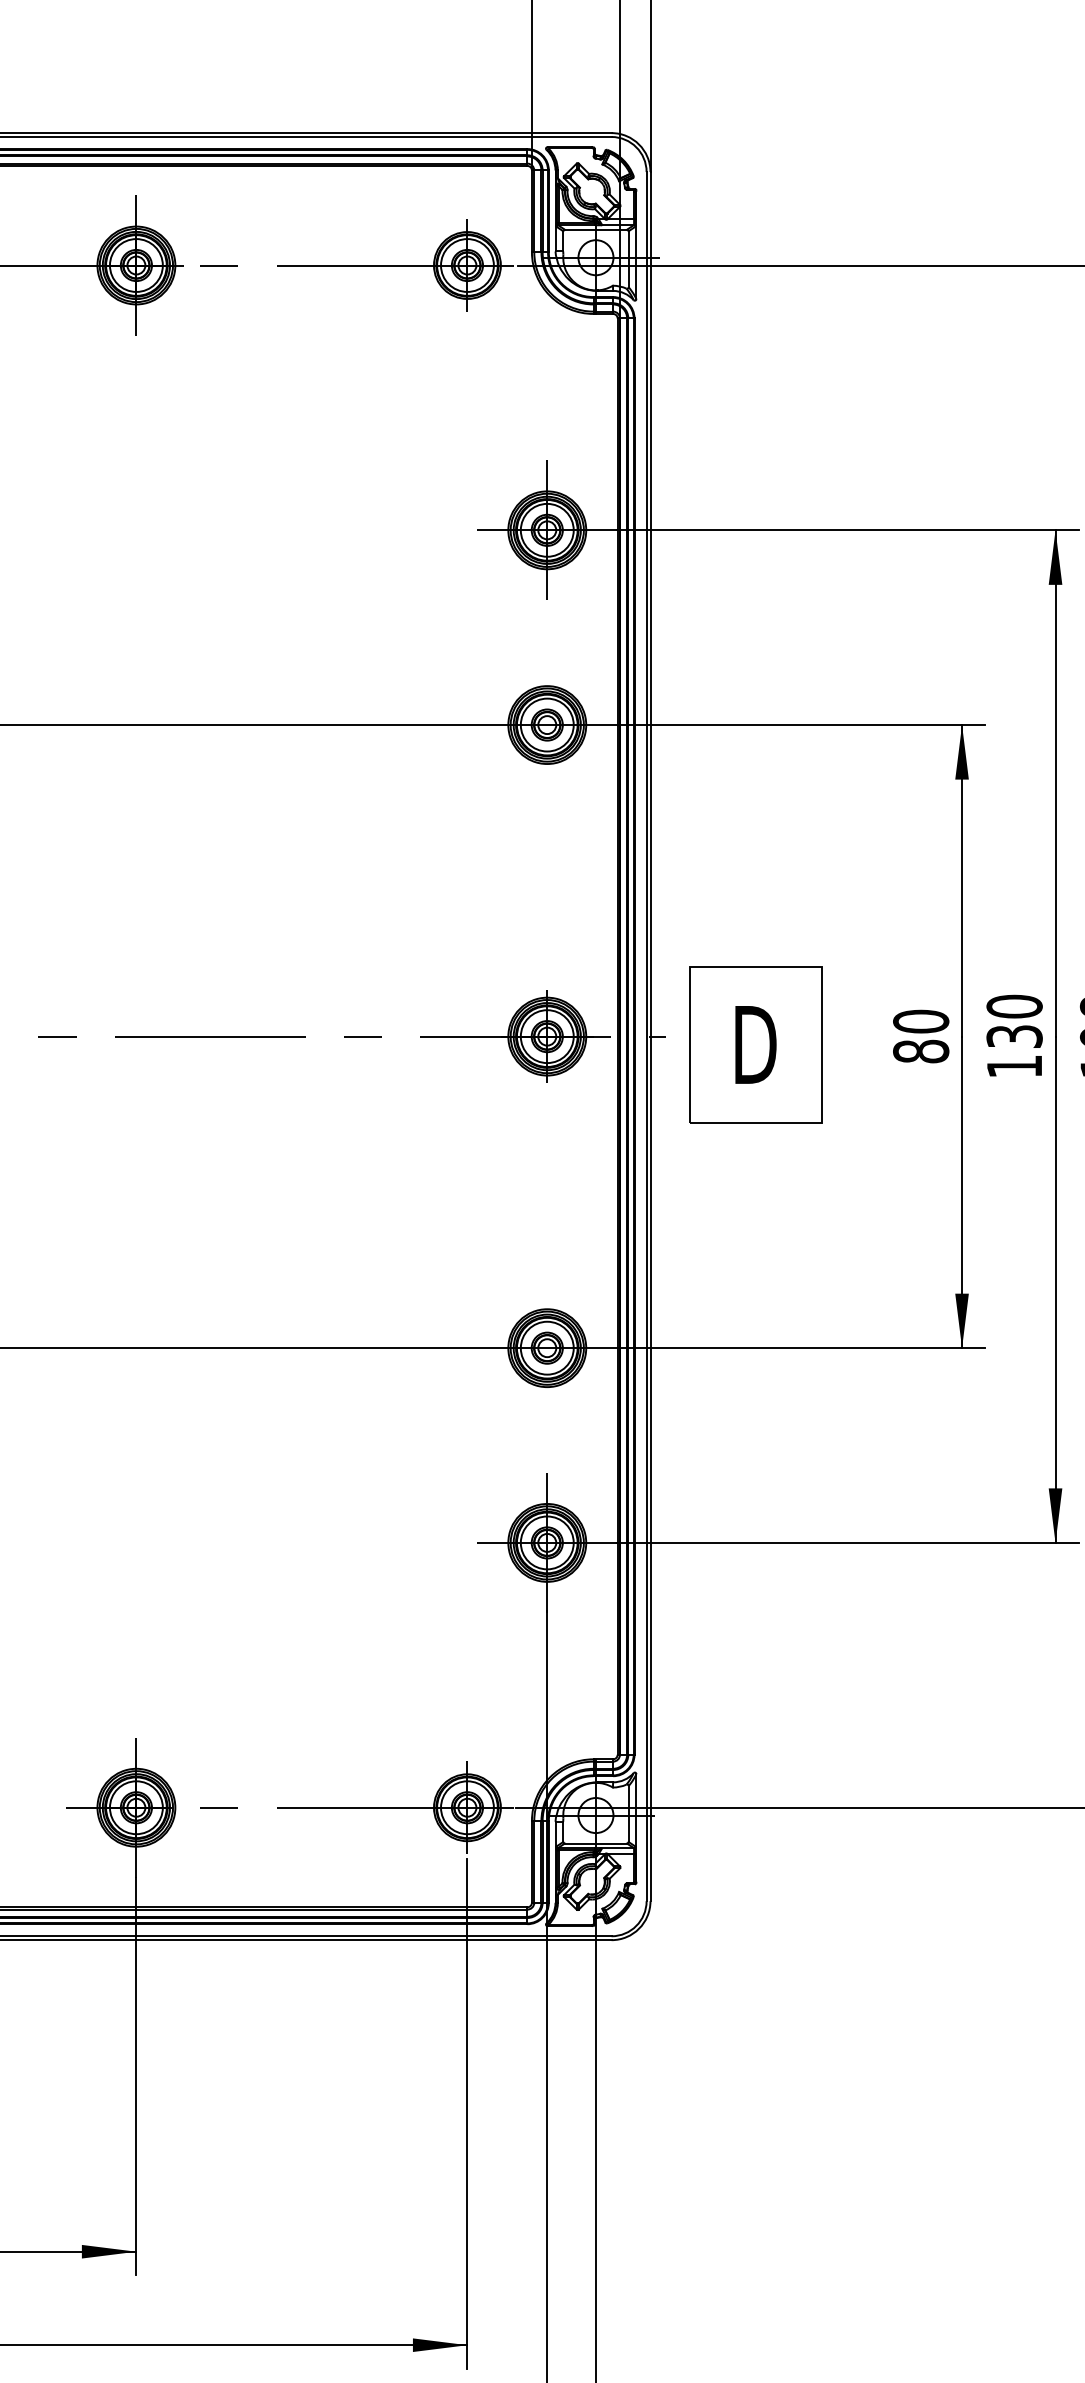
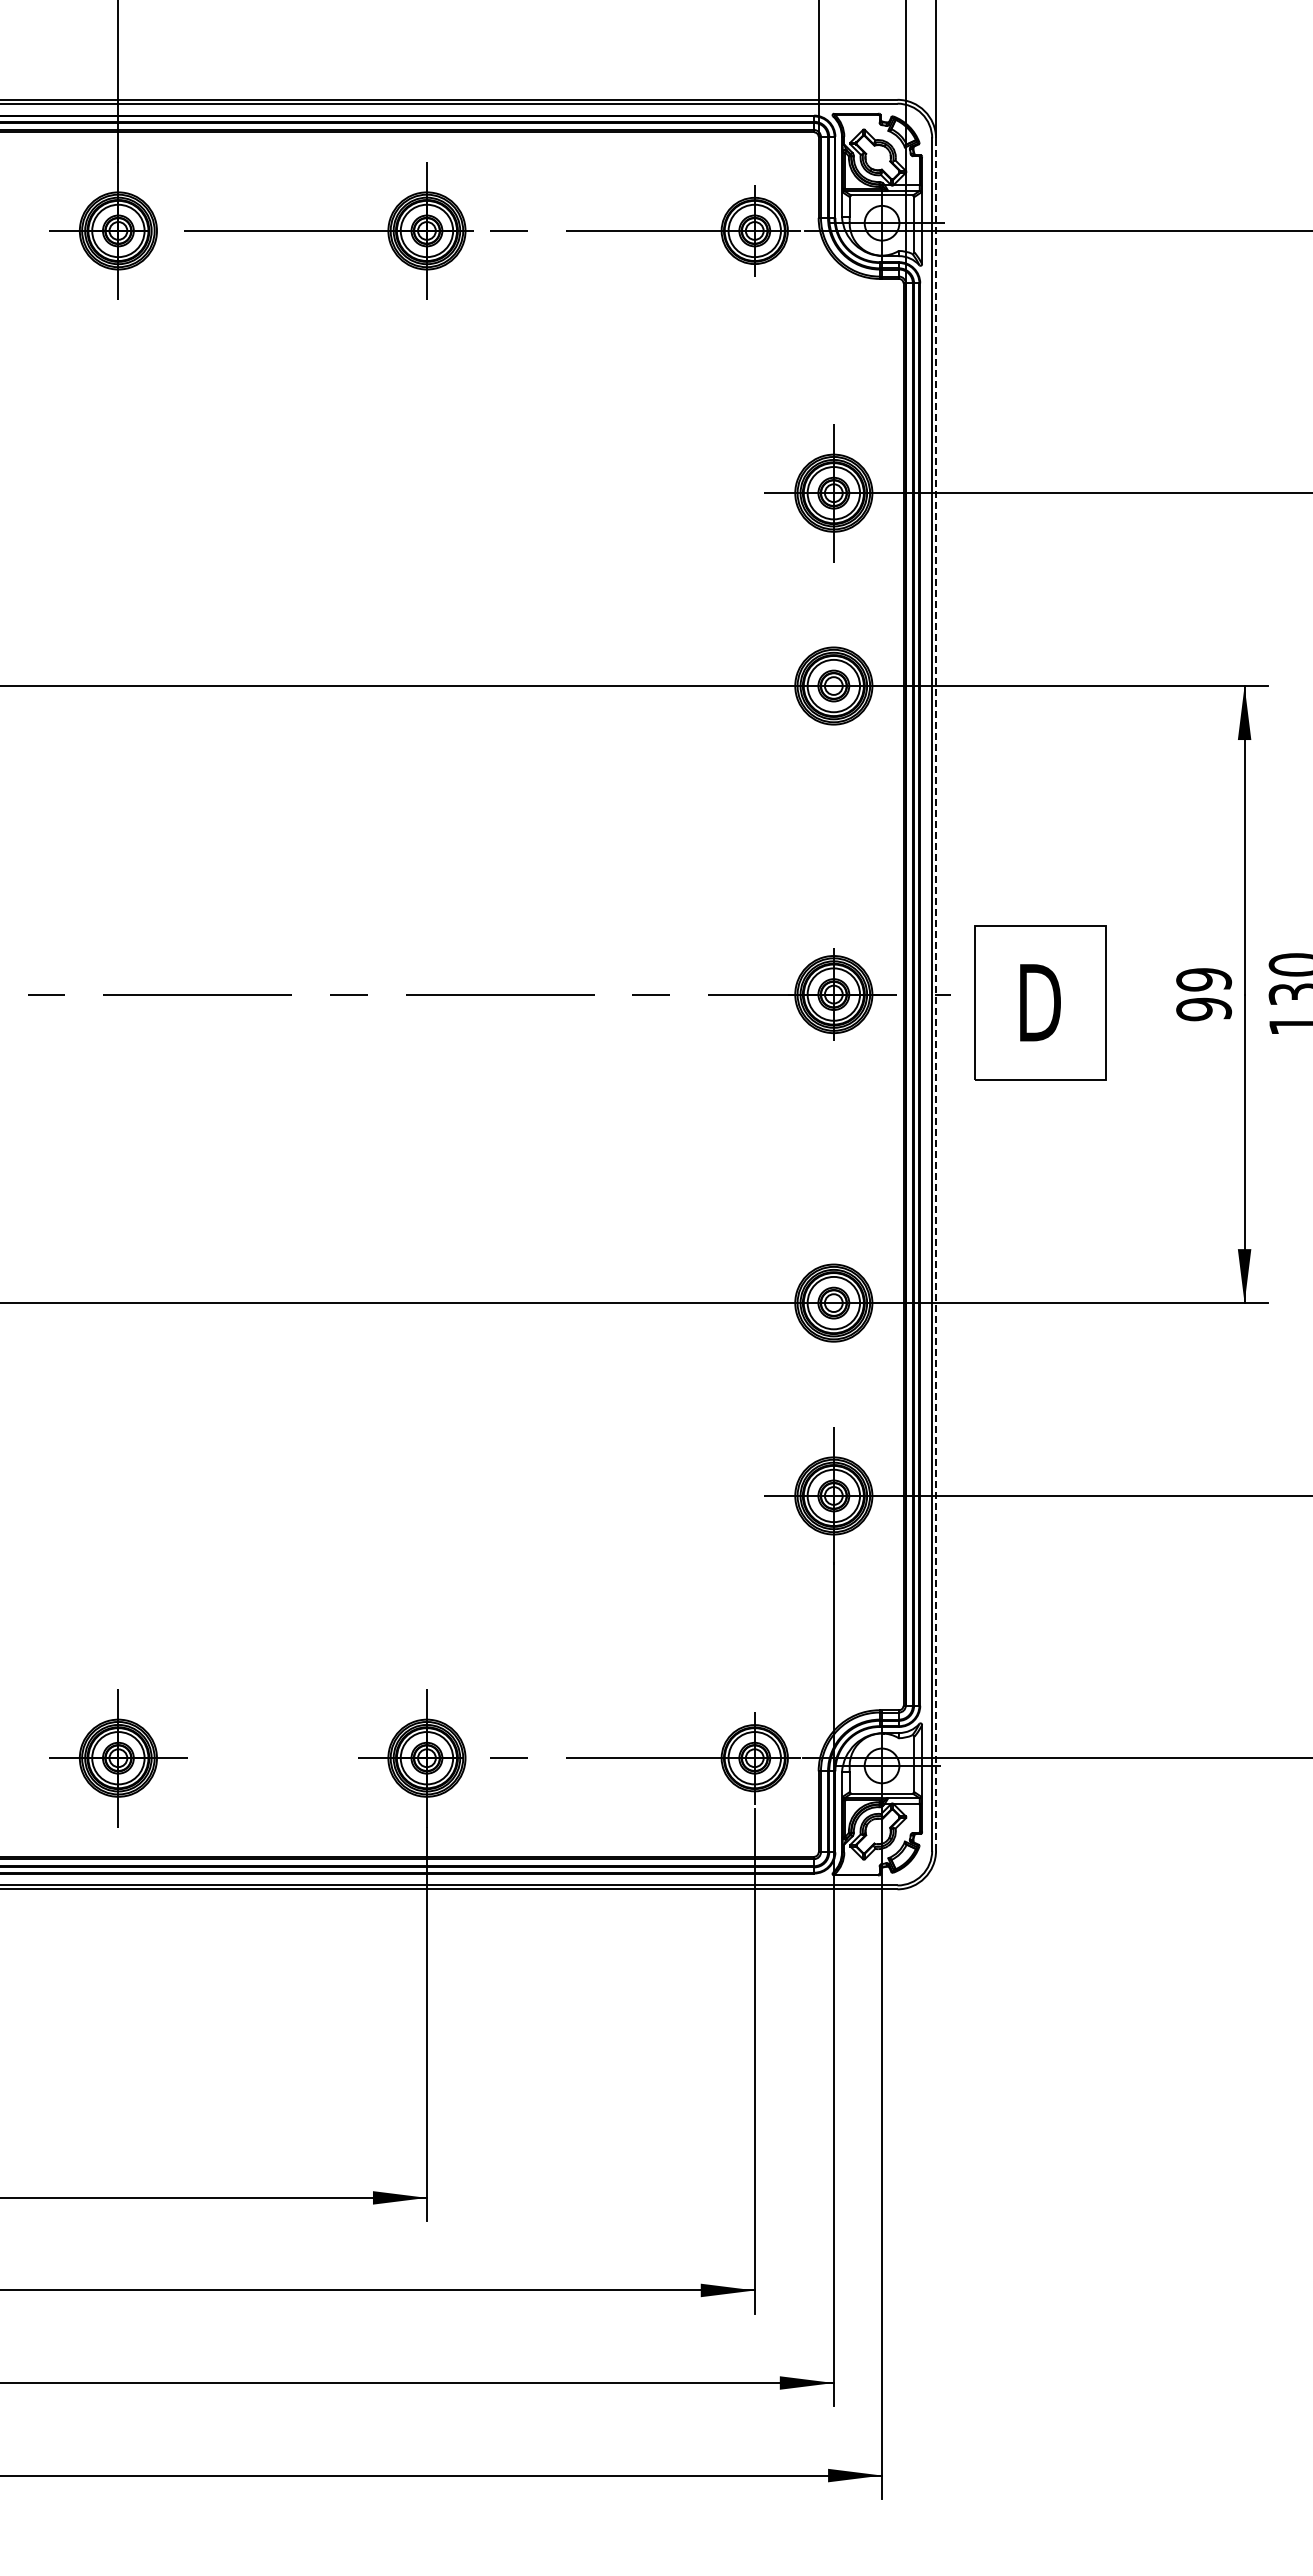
line: (650, 1036) -> (936, 994), solid -> dashed
text: (921, 1036) -> (1204, 994), 80 -> 99

